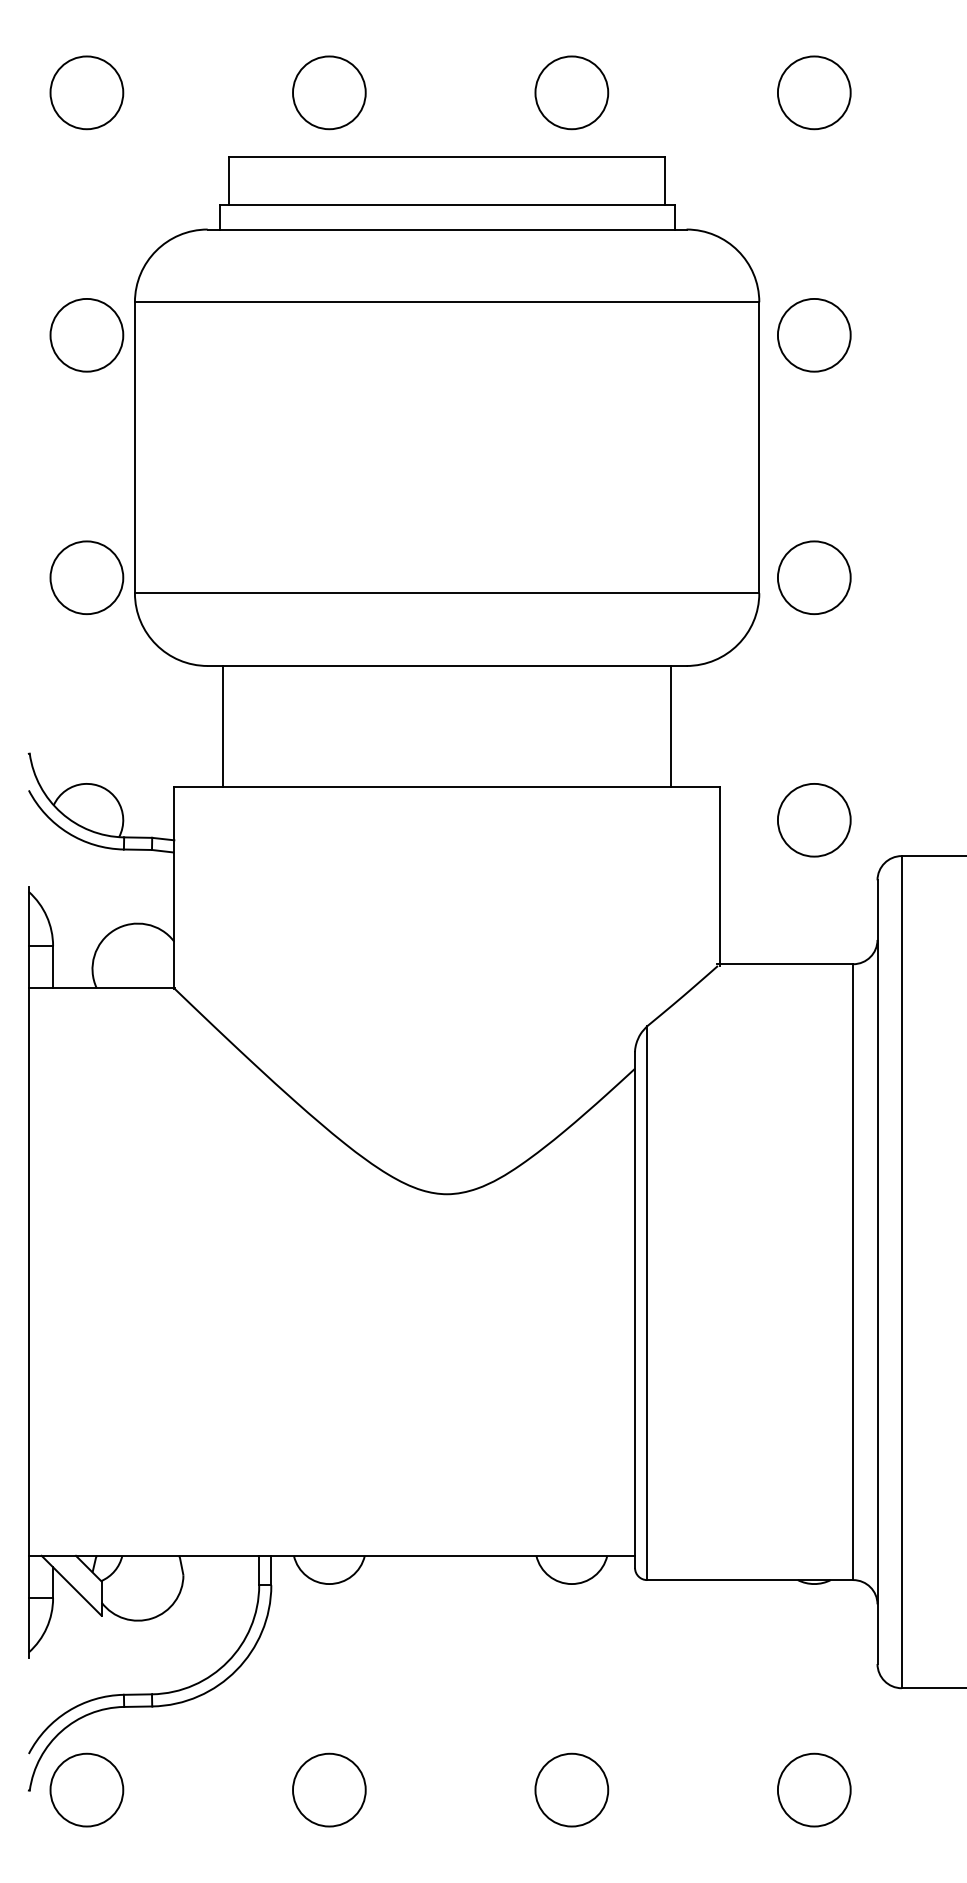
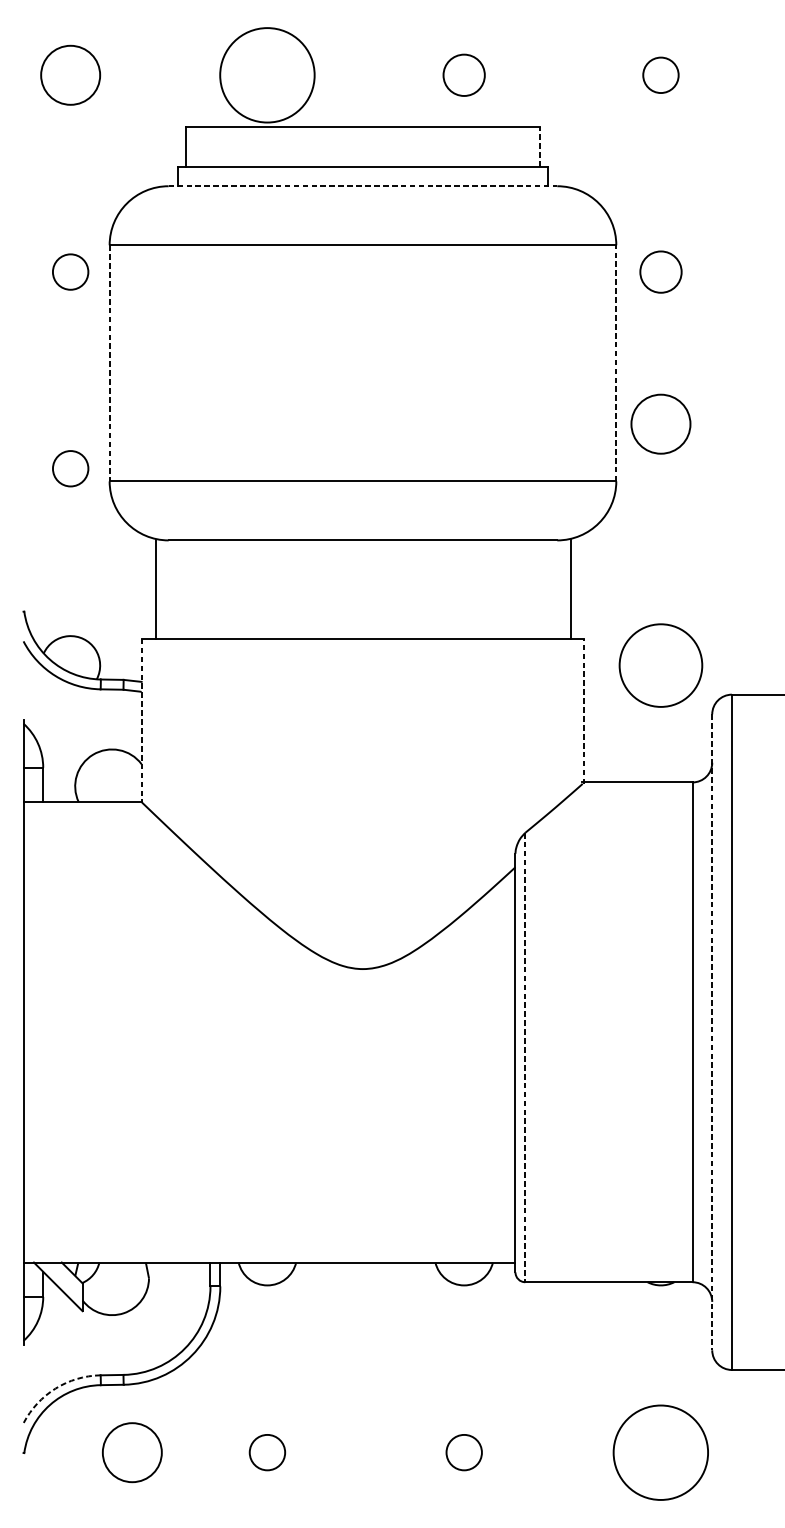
circle: (329, 92) -> (267, 75), size x1.6
circle: (571, 92) -> (463, 75), size x0.7
circle: (813, 92) -> (660, 75), size x0.6
line: (665, 180) -> (540, 146), solid -> dashed
line: (447, 229) -> (363, 186), solid -> dashed
circle: (86, 334) -> (70, 271), size x0.6
circle: (814, 335) -> (661, 272), size x0.7
line: (759, 447) -> (616, 363), solid -> dashed
line: (134, 448) -> (109, 363), solid -> dashed
circle: (86, 577) -> (70, 468), size x0.6
circle: (814, 577) -> (661, 423), moved
line: (222, 726) -> (155, 589), moved
line: (671, 726) -> (571, 589), moved
circle: (813, 819) -> (660, 664), size x1.4
line: (719, 876) -> (584, 711), solid -> dashed
line: (174, 888) -> (141, 720), solid -> dashed
line: (877, 1272) -> (712, 1032), solid -> dashed
line: (647, 1303) -> (525, 1057), solid -> dashed
arc: (68, 1711) -> (55, 1388), solid -> dashed
circle: (86, 1789) -> (132, 1452), moved
circle: (329, 1789) -> (267, 1452), size x0.6
circle: (571, 1789) -> (463, 1452), size x0.6
circle: (814, 1789) -> (661, 1452), size x1.6

